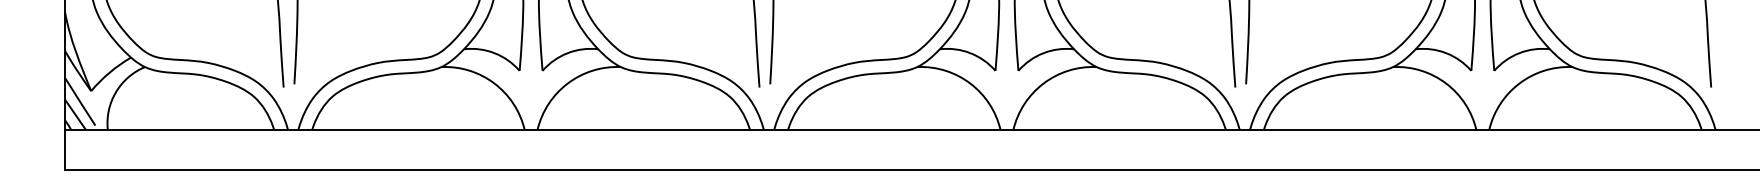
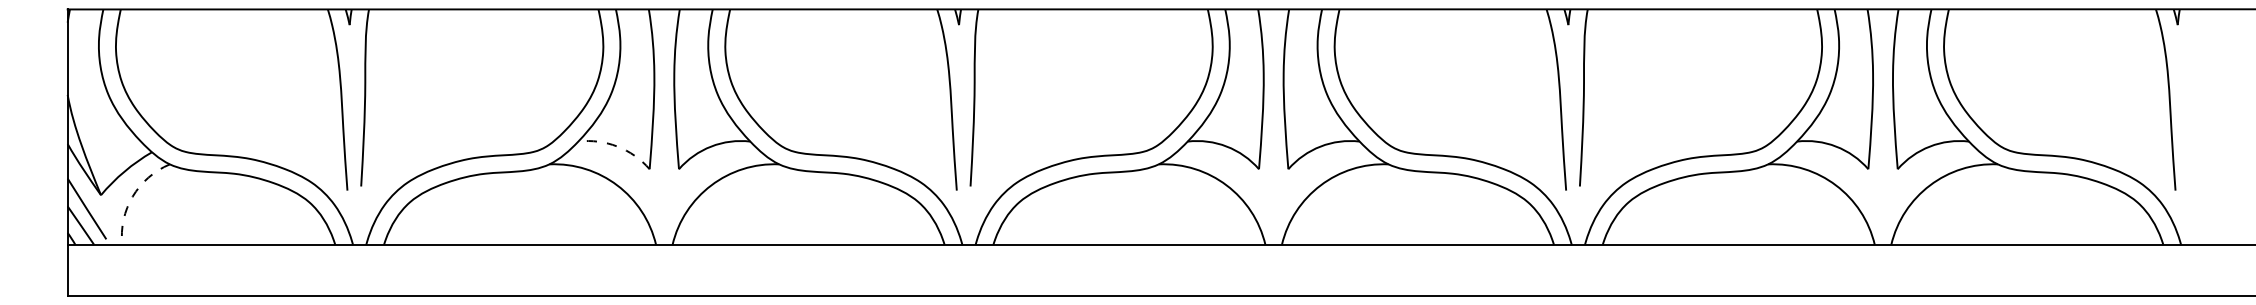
arc: (494, 53) -> (617, 146), solid -> dashed
arc: (115, 92) -> (132, 196), solid -> dashed

